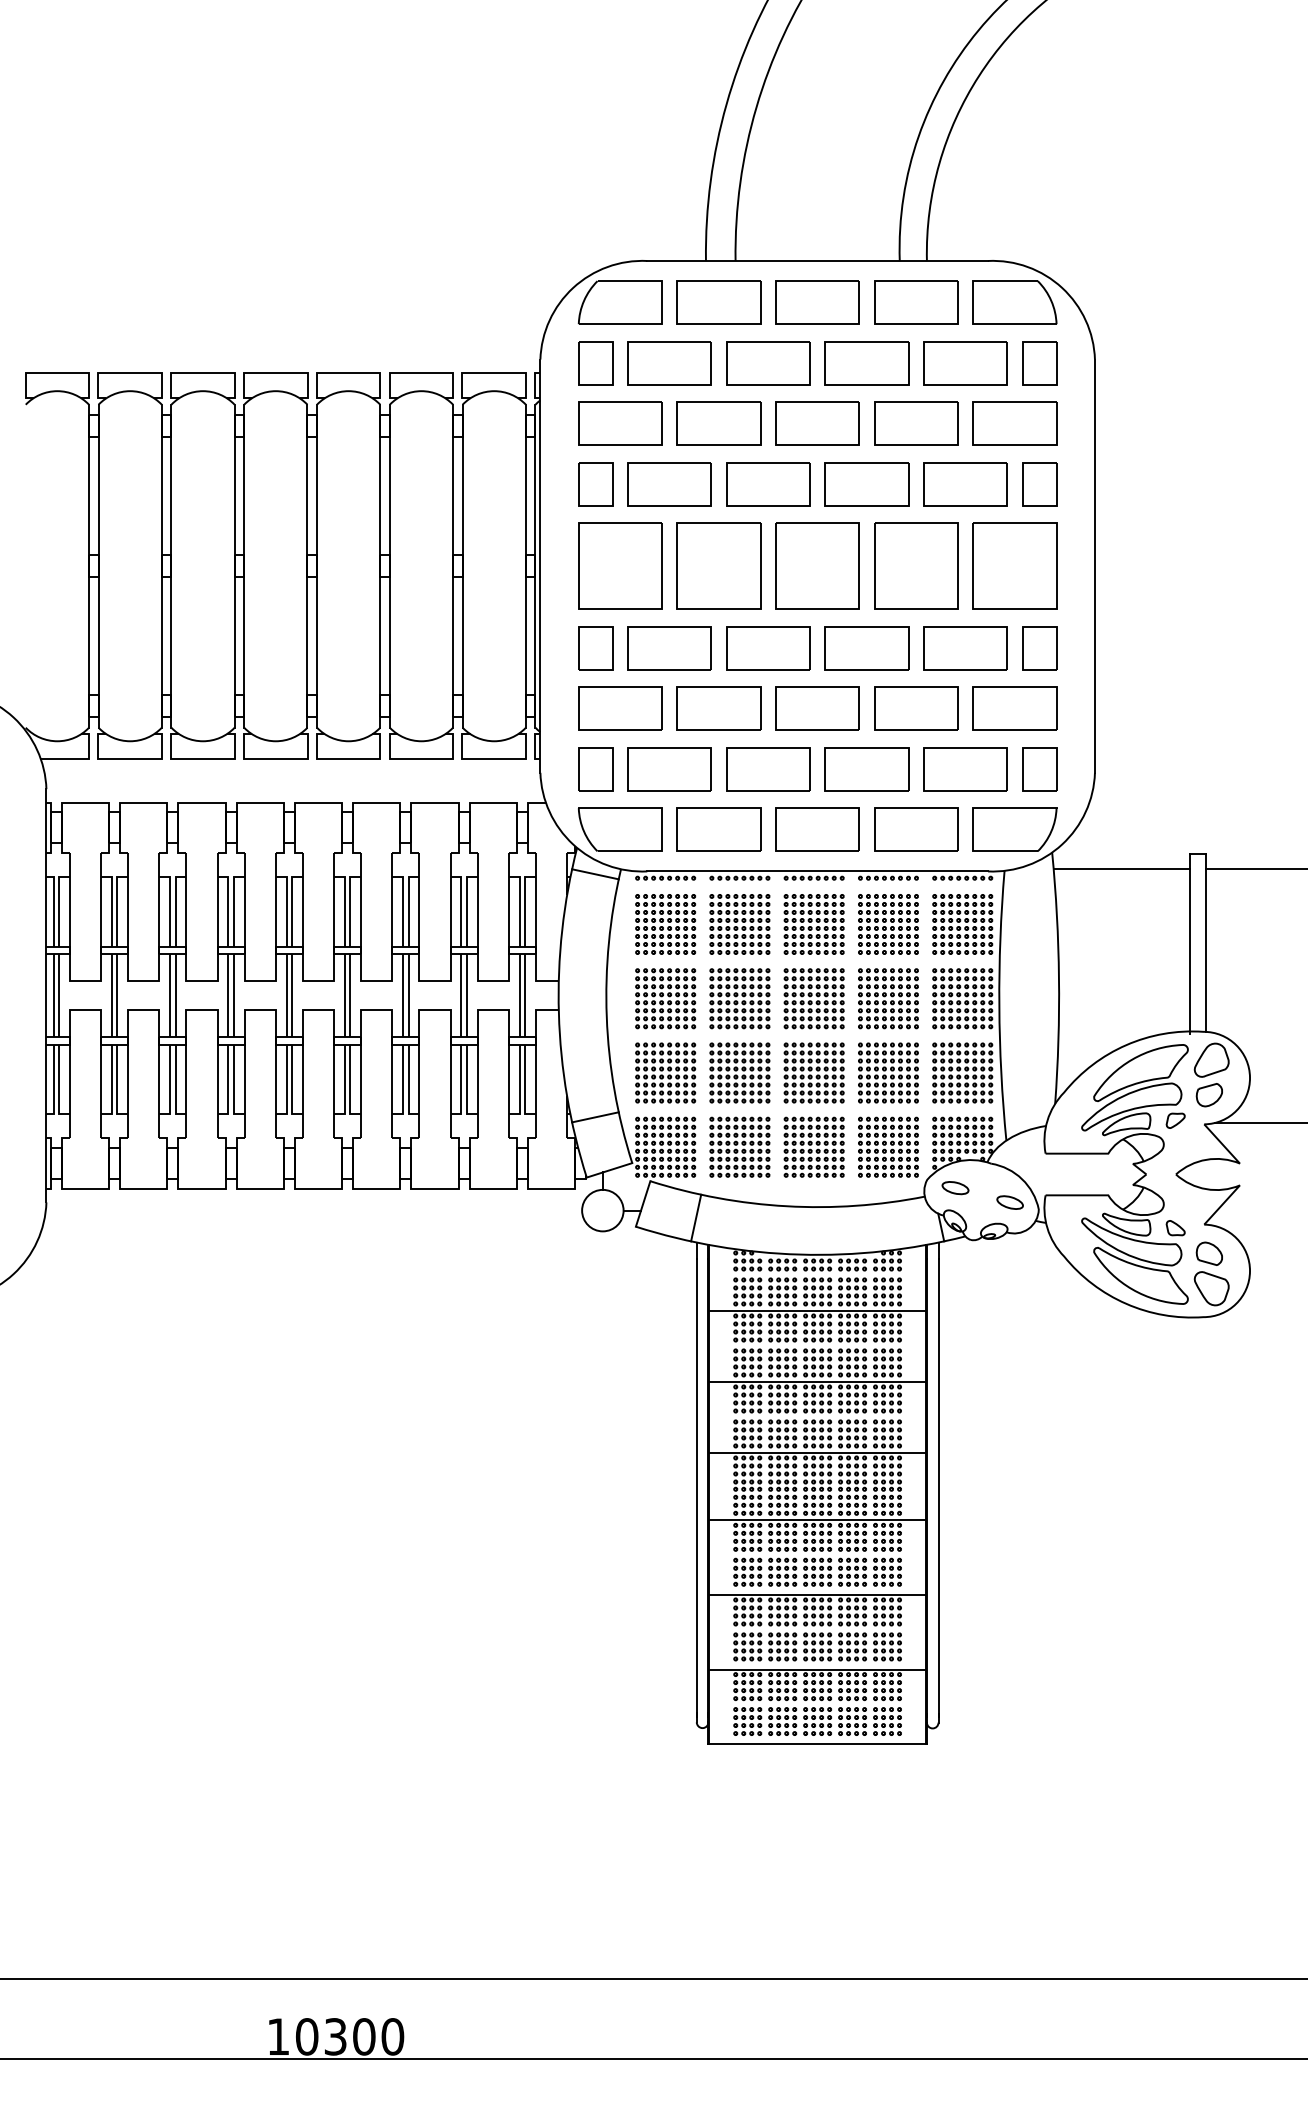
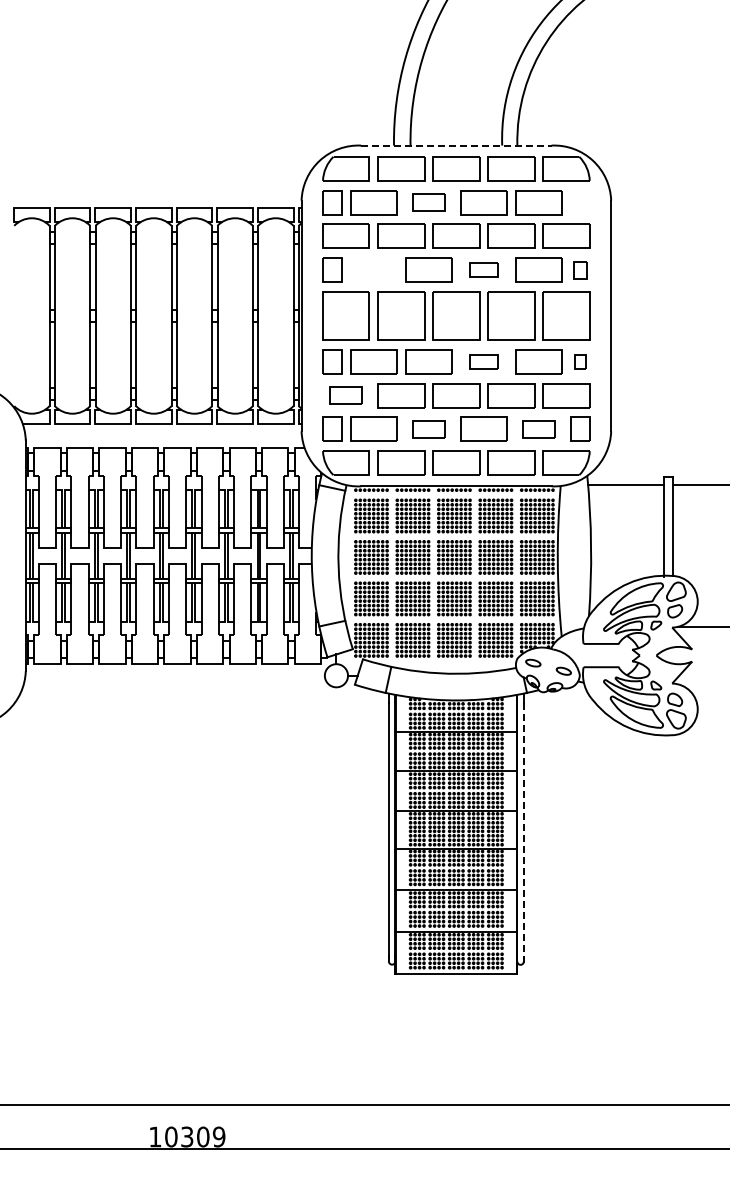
line: (817, 260) -> (456, 145), solid -> dashed
part: (767, 362) -> (428, 202), size x0.7
part: (1040, 362) -> (580, 202), removed
part: (669, 482) -> (373, 269), removed
part: (866, 482) -> (483, 269), size x0.6
part: (1040, 482) -> (580, 269), size x0.7
part: (866, 647) -> (483, 361), size x0.6
part: (1040, 647) -> (580, 361), size x0.6
part: (619, 708) -> (345, 395), size x0.7
part: (767, 767) -> (428, 428), size x0.7
part: (964, 767) -> (538, 428), size x0.7
line: (937, 1489) -> (523, 831), solid -> dashed
text: (391, 2035) -> (218, 1136), 10300 -> 10309

